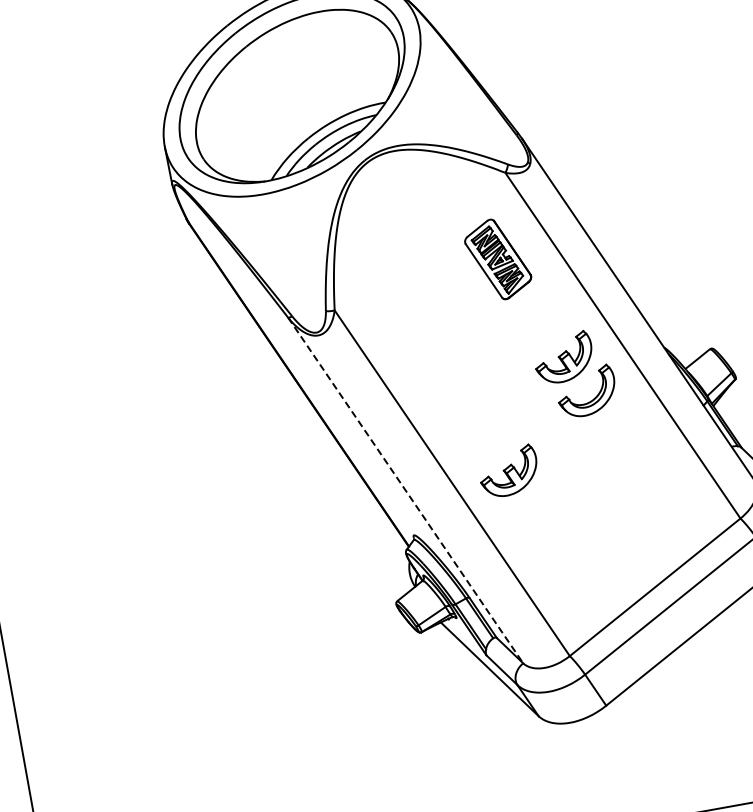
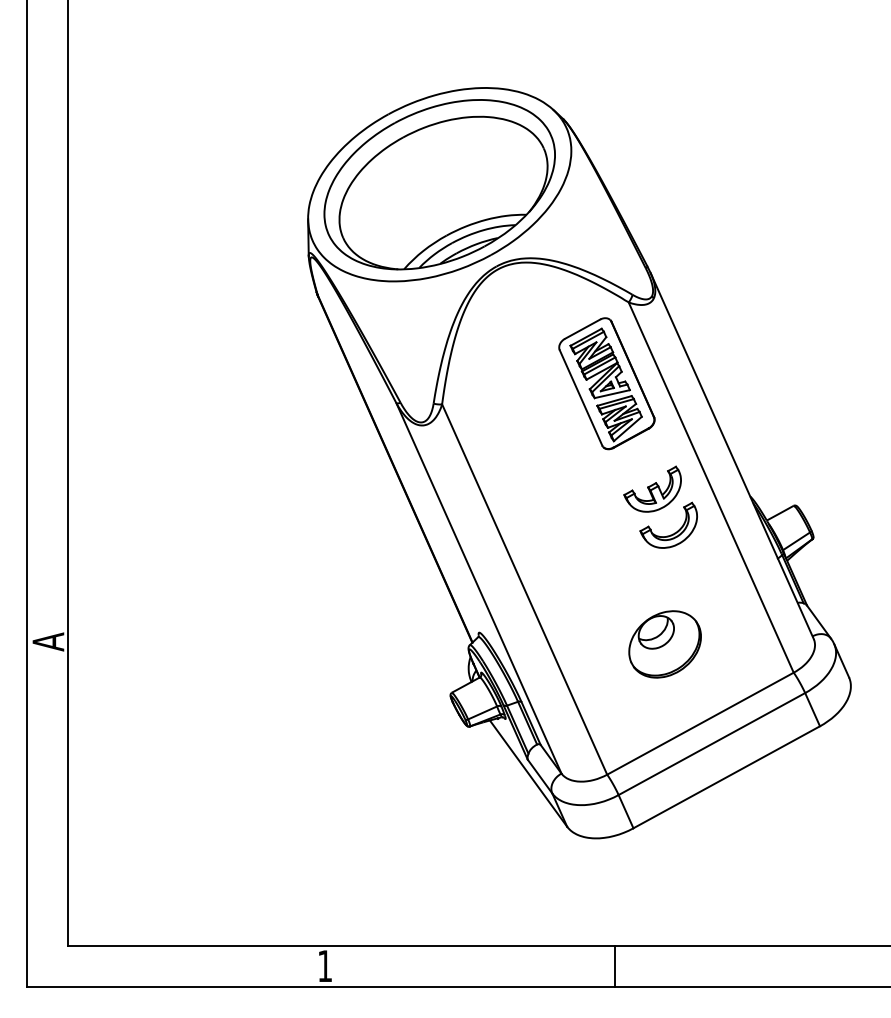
part: (497, 259) -> (606, 383), size x1.67
part: (508, 470) -> (580, 587), removed
line: (405, 490) -> (478, 588), dashed -> solid
part: (604, 513) -> (664, 644), added

